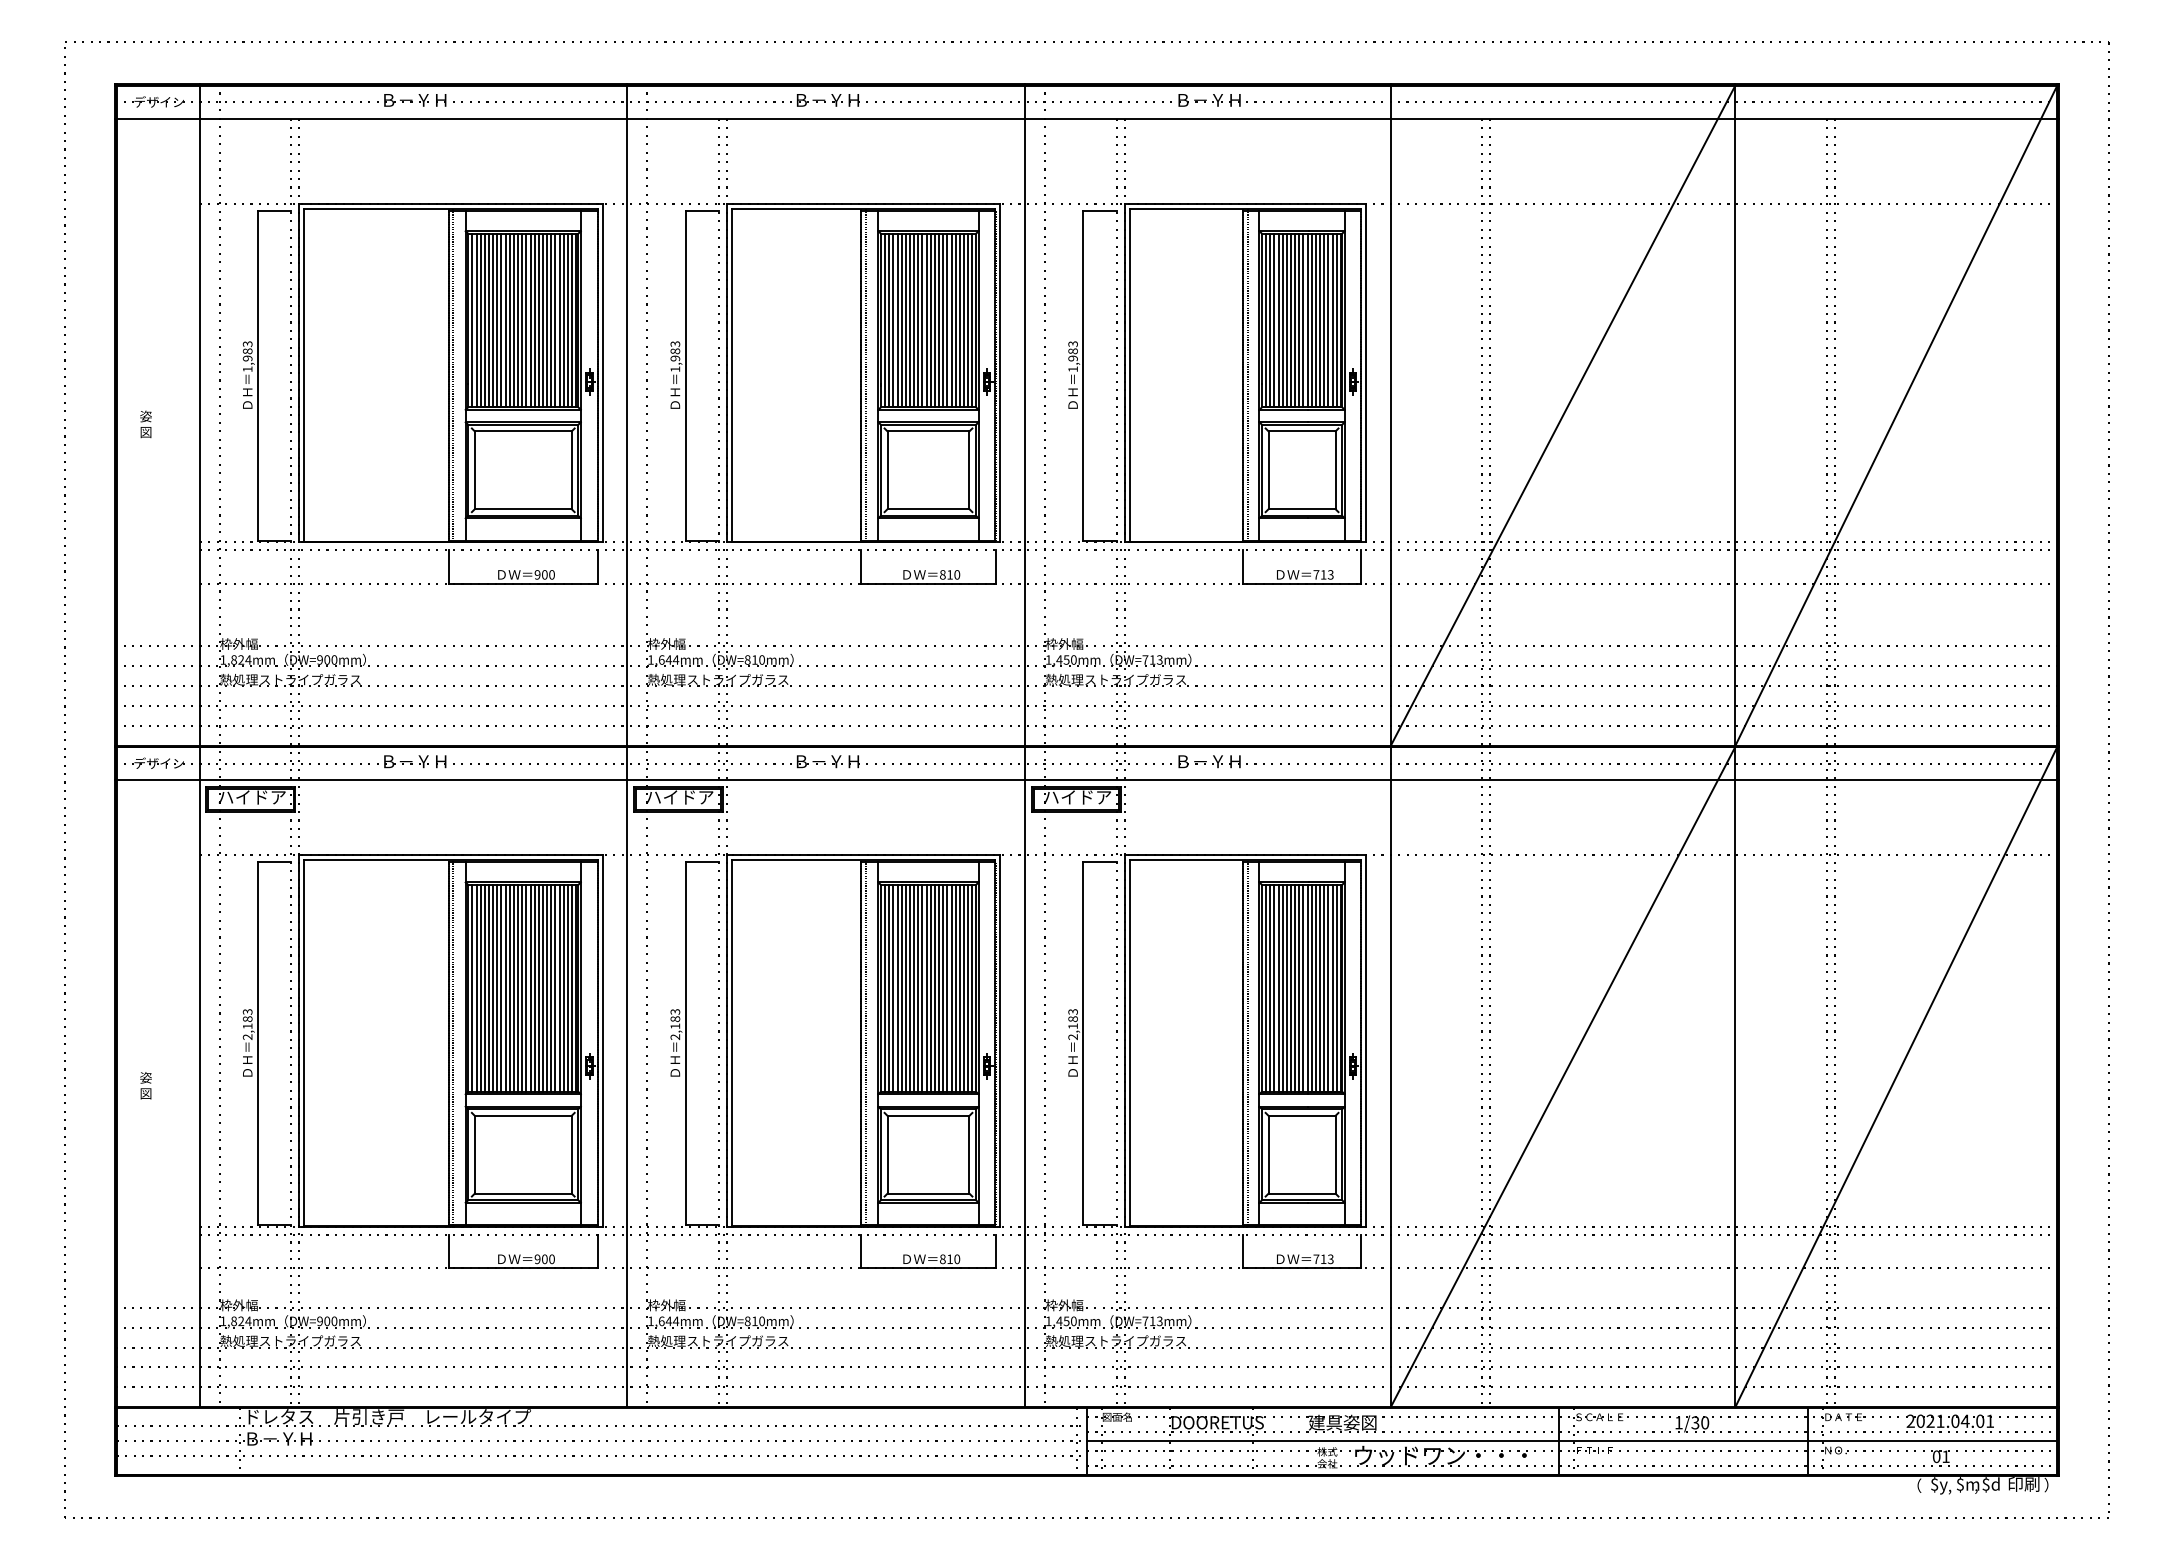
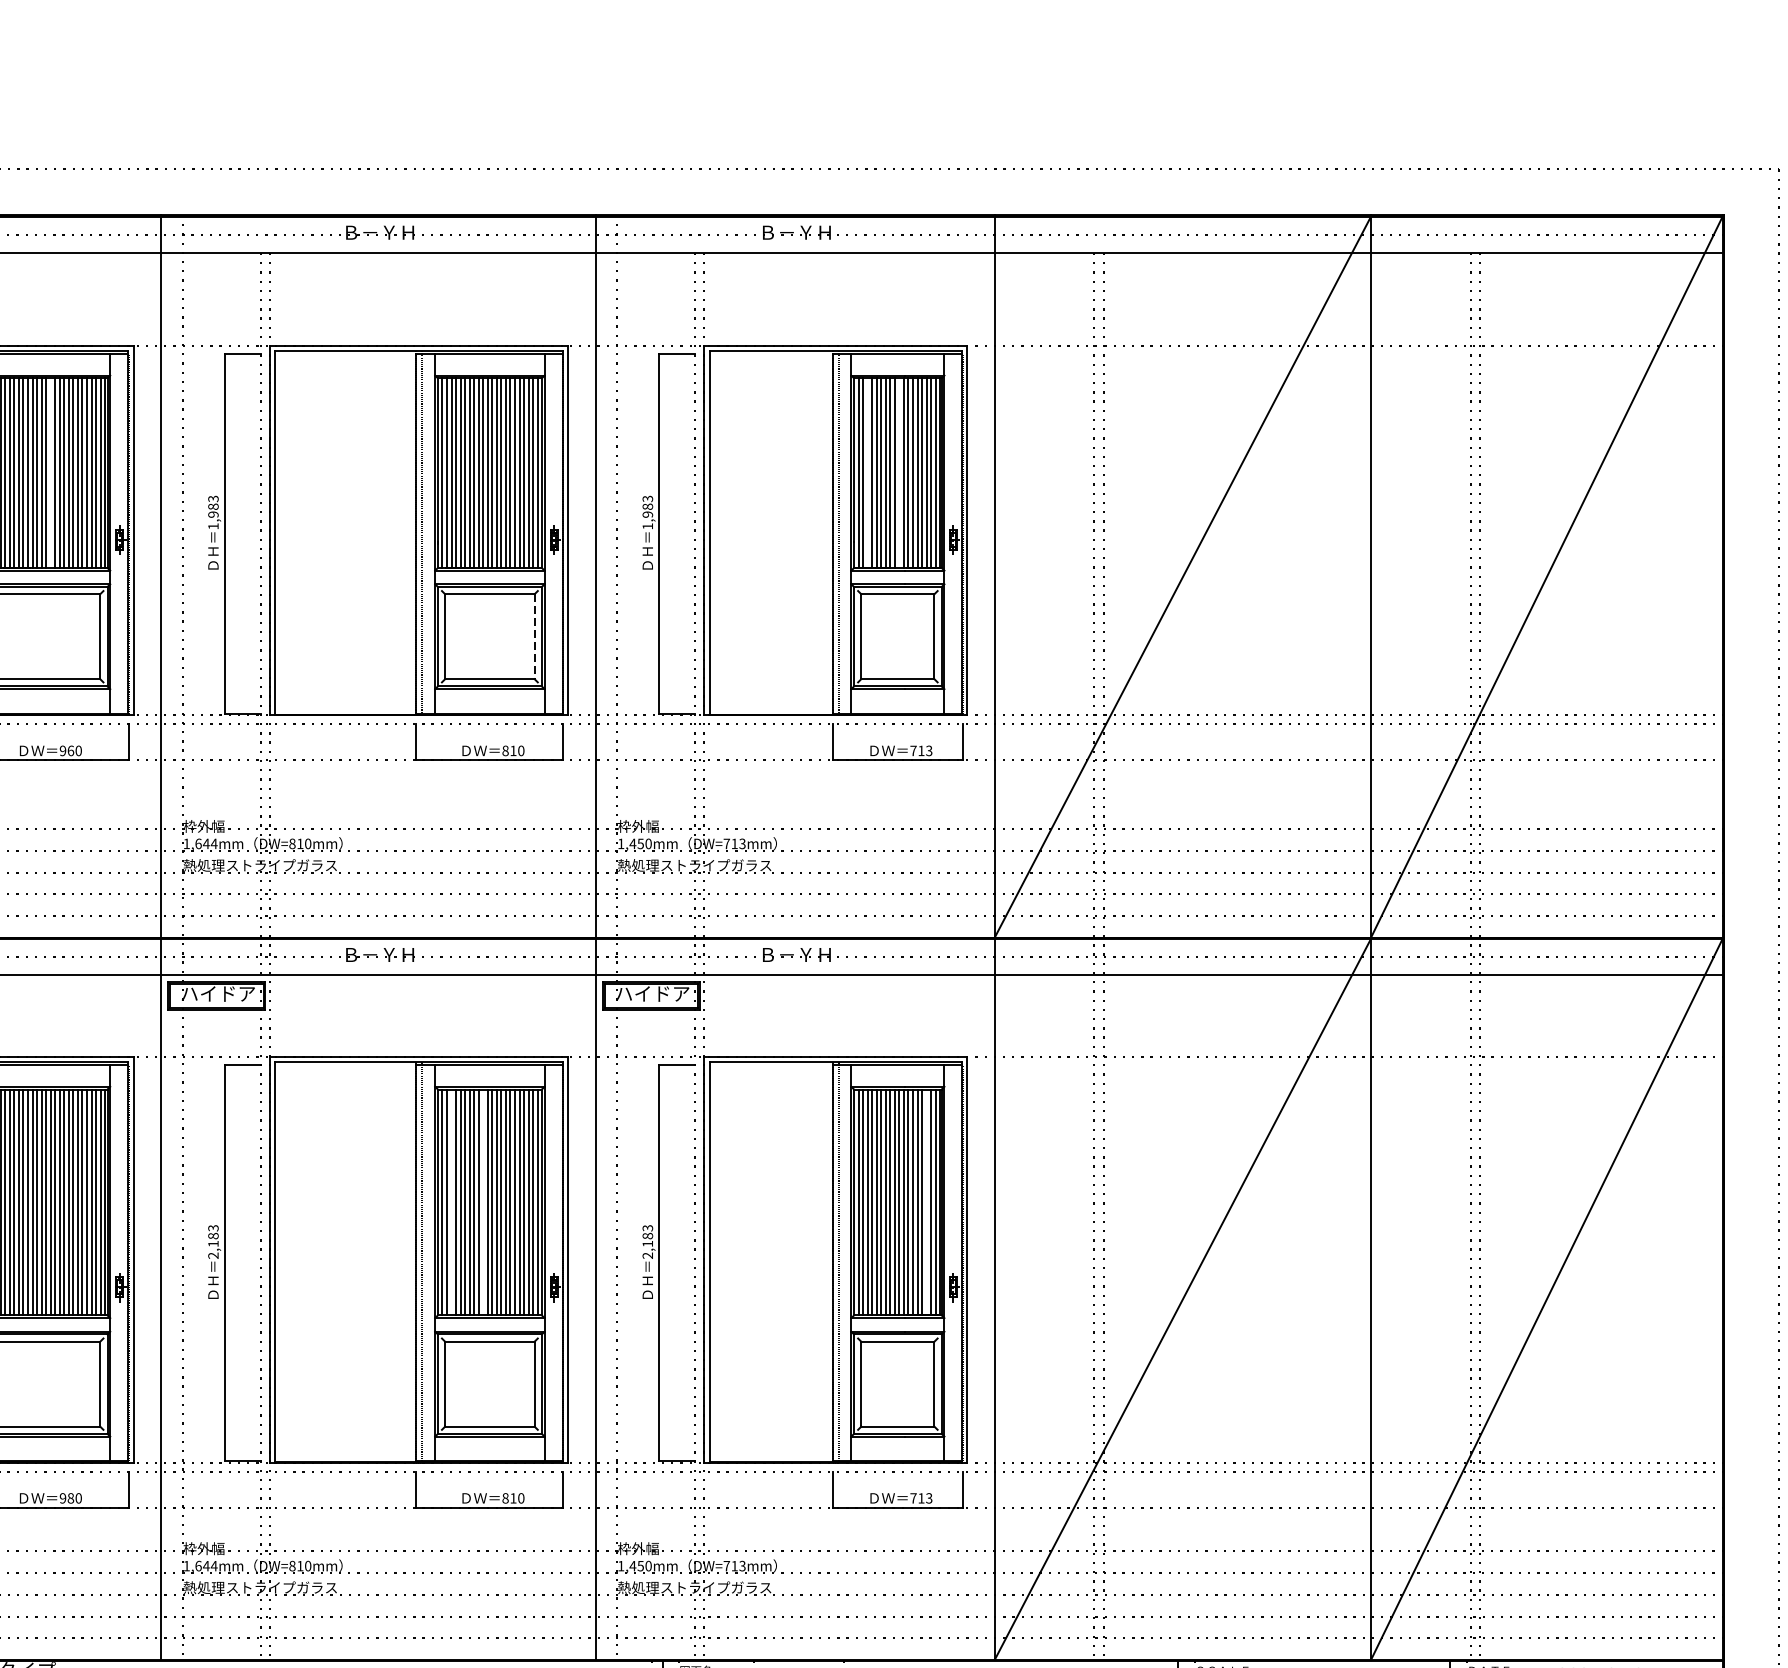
line: (526, 320) -> (50, 473), removed
line: (1274, 320) -> (867, 473), removed
line: (1303, 320) -> (899, 473), removed
line: (969, 470) -> (534, 636), solid -> dashed
text: (544, 574) -> (70, 750), 900 -> 960
line: (893, 987) -> (451, 1201), removed
line: (922, 987) -> (483, 1201), removed
line: (1328, 987) -> (926, 1201), removed
text: (544, 1259) -> (70, 1498), 900 -> 980

